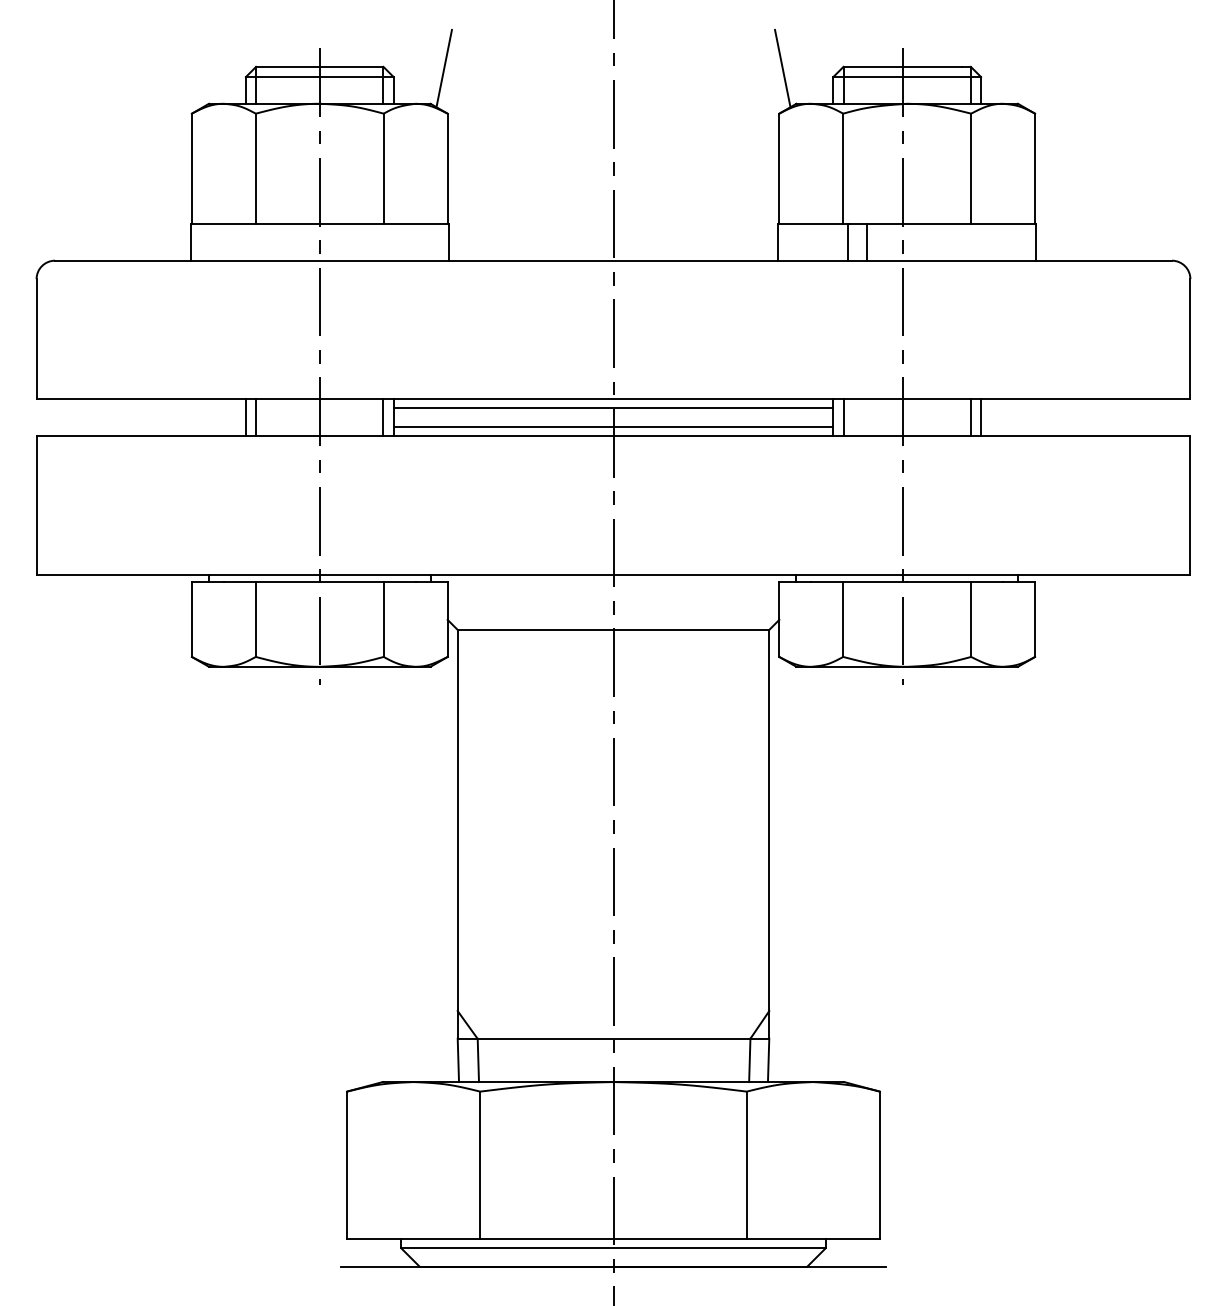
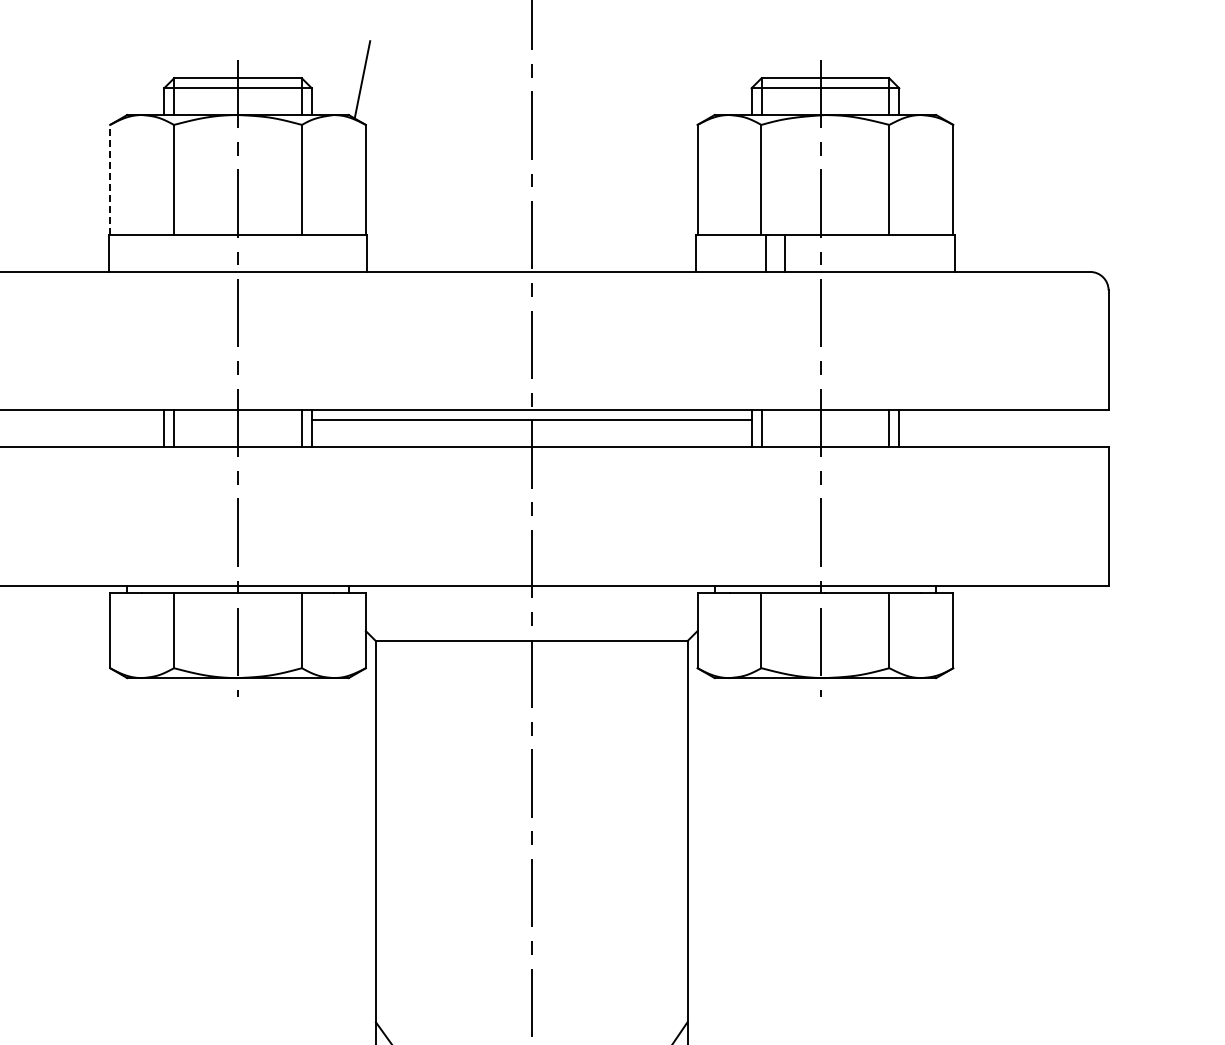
line: (782, 68) -> (700, 79), removed
line: (191, 168) -> (109, 179), solid -> dashed
line: (613, 426) -> (531, 437), removed

